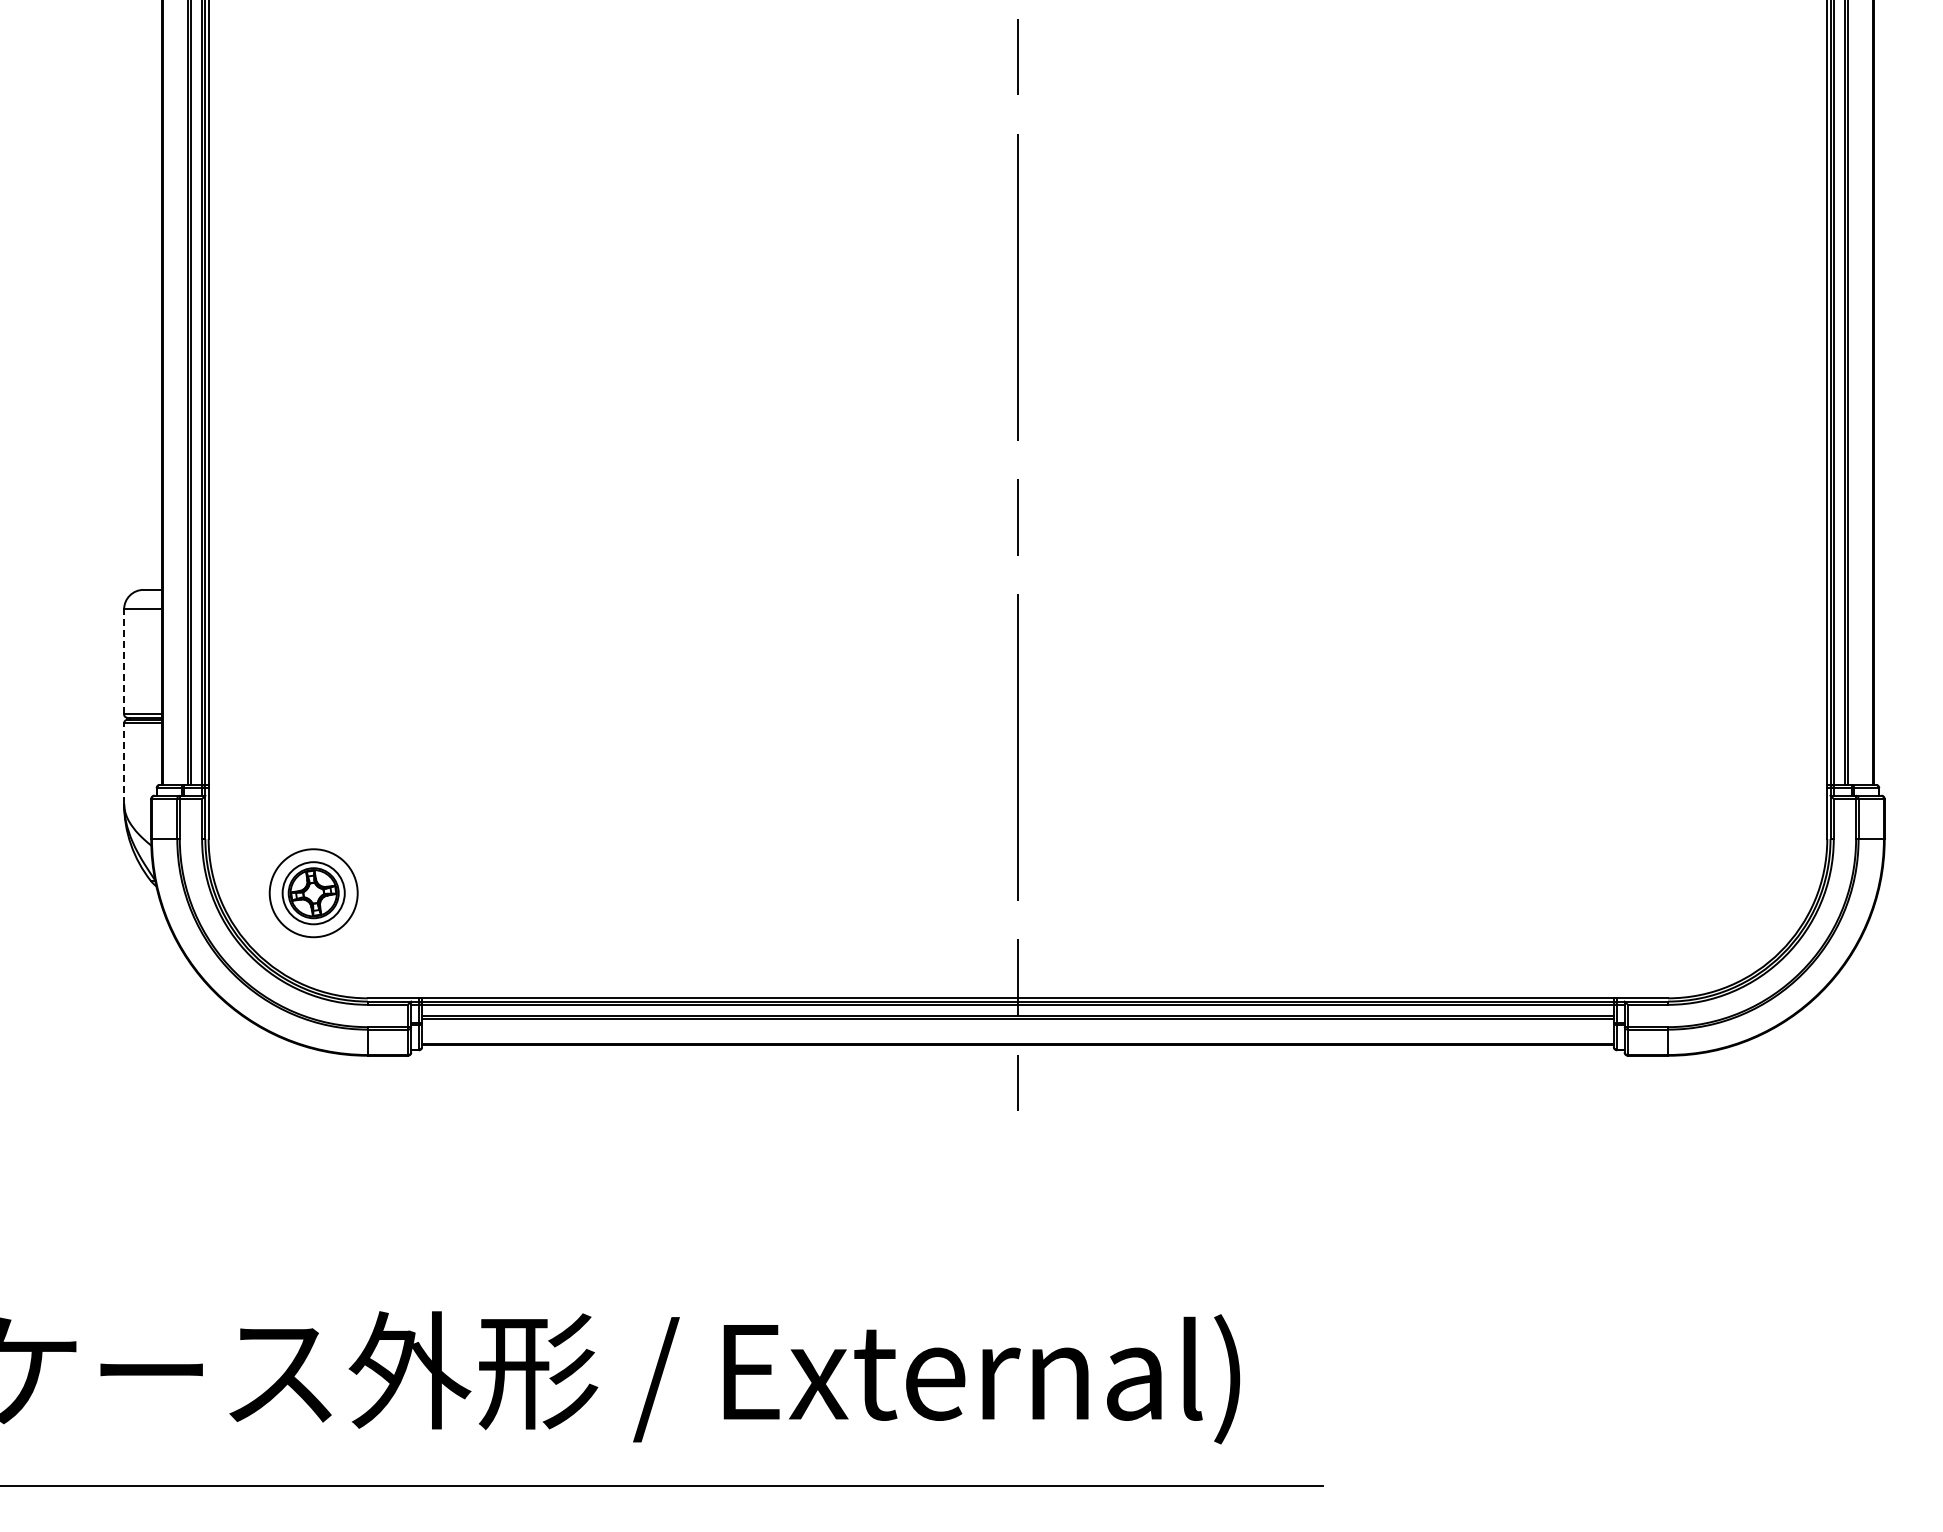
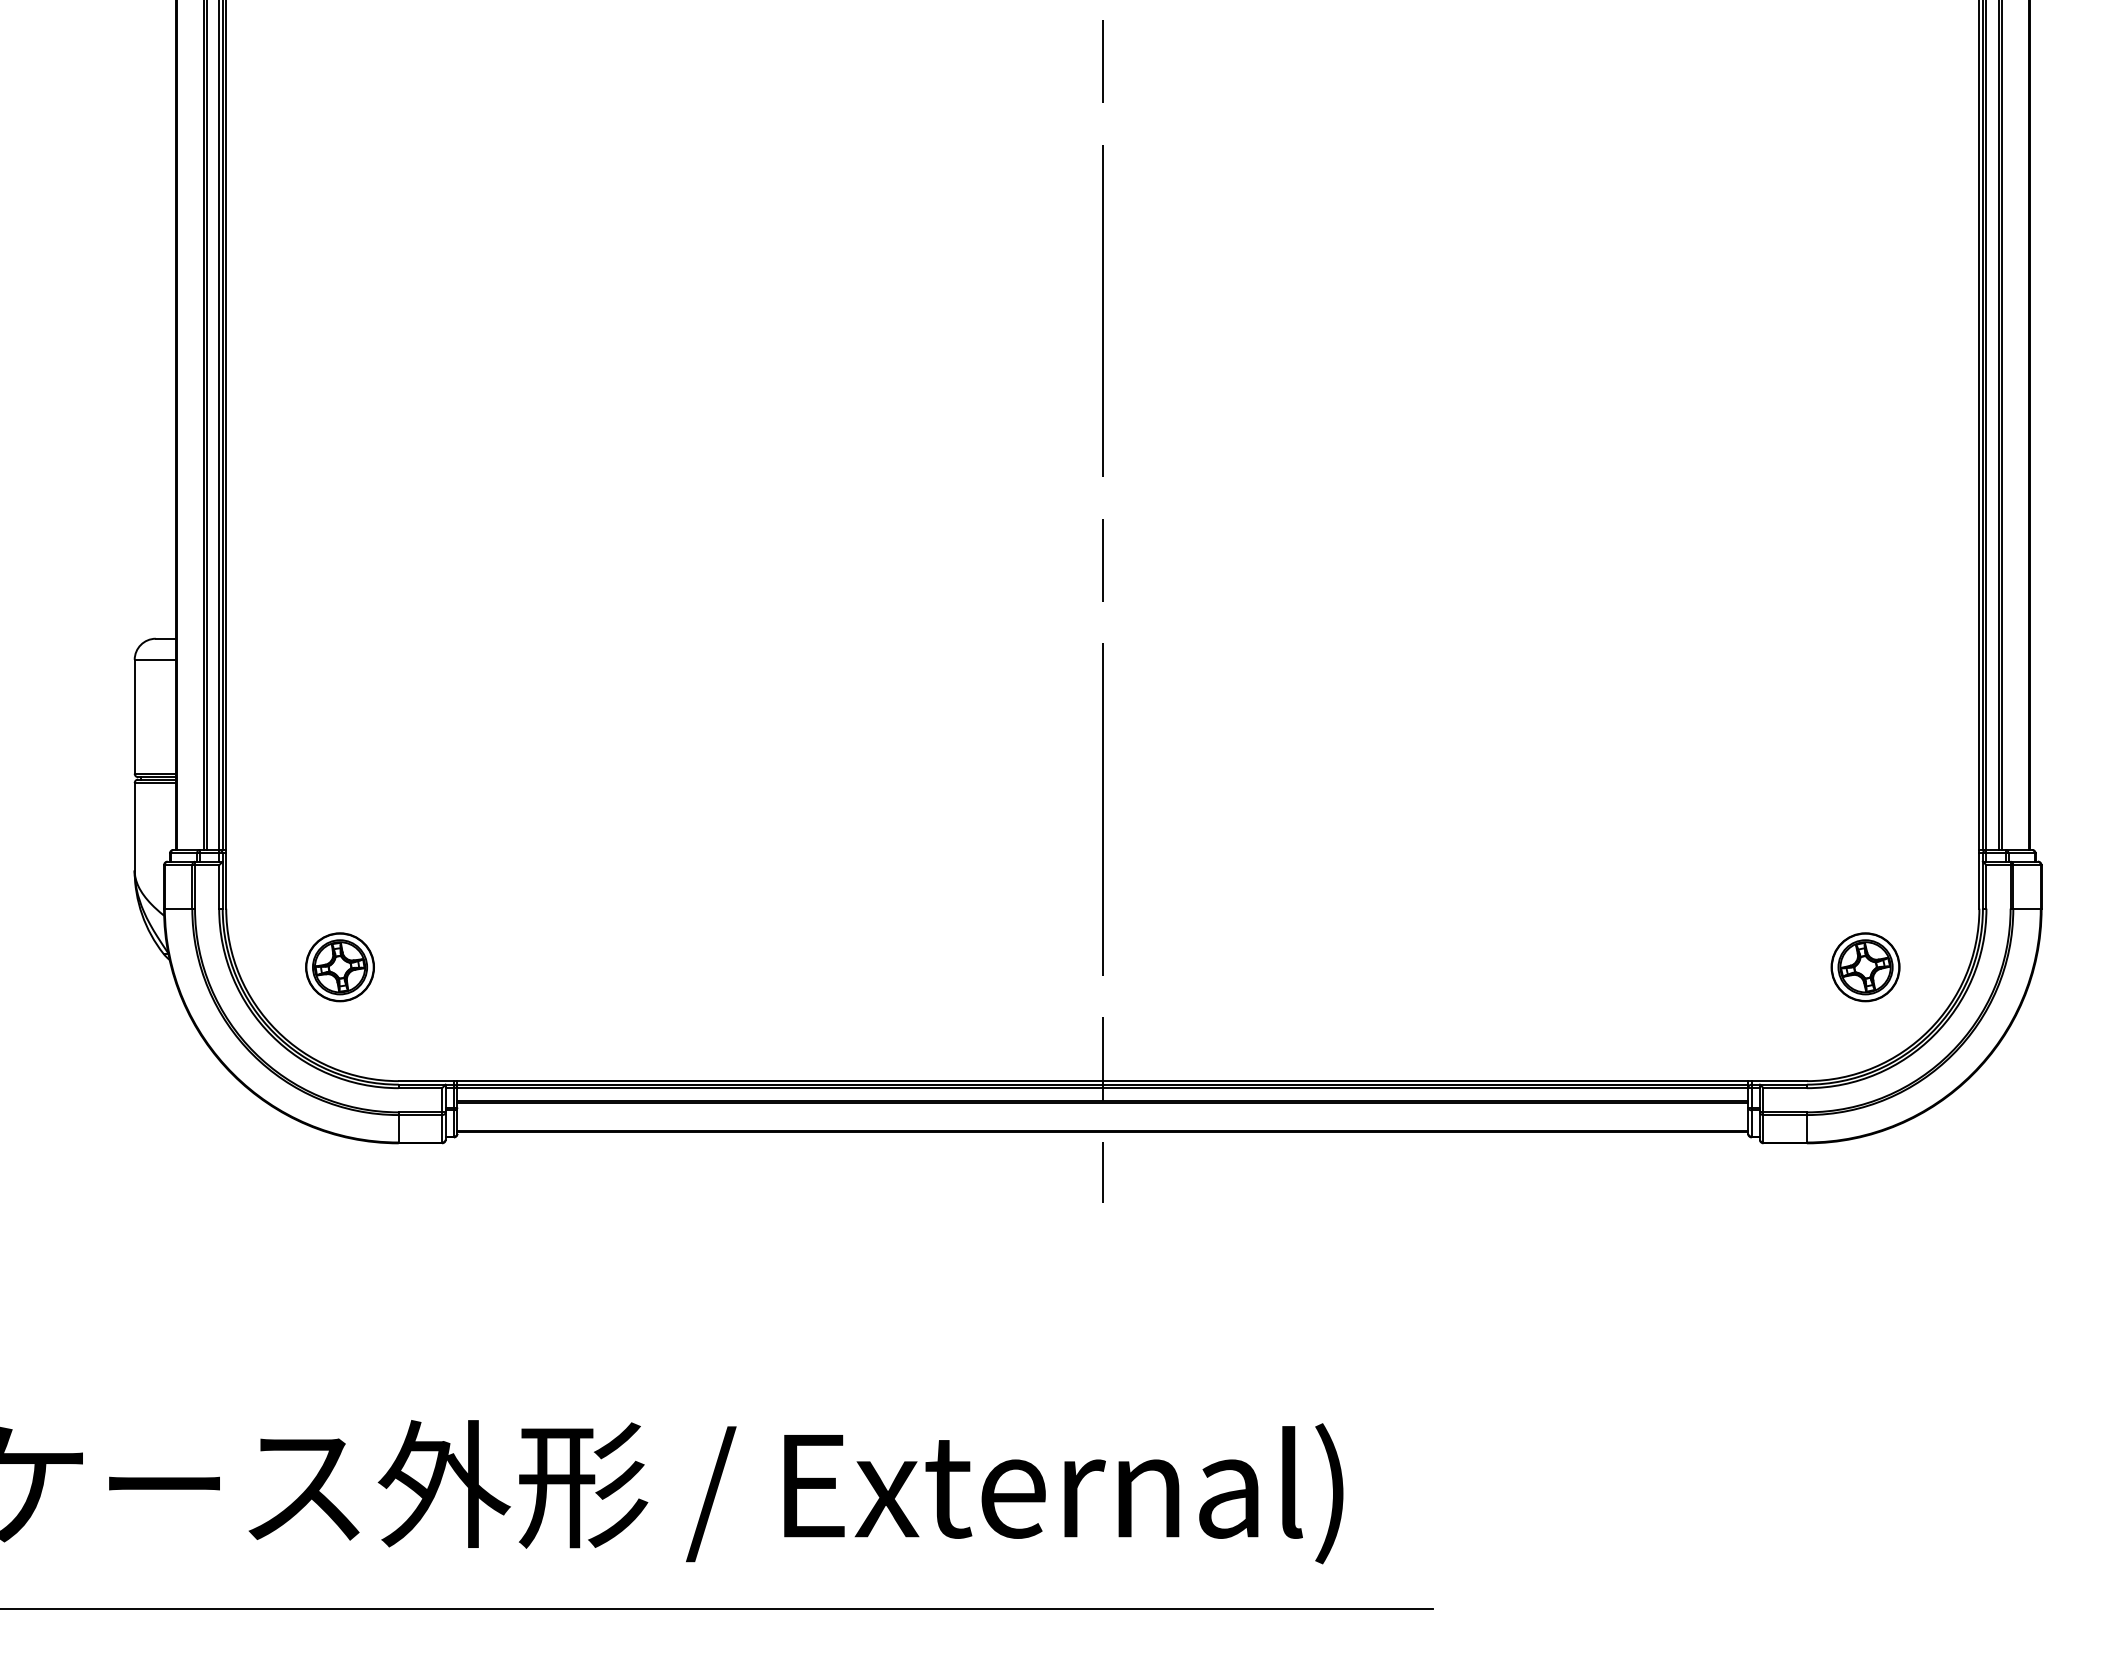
line: (124, 661) -> (135, 716), dashed -> solid
line: (124, 763) -> (135, 826), dashed -> solid
circle: (313, 892) -> (339, 966), size x0.71
part: (1721, 892) -> (1864, 966), added

